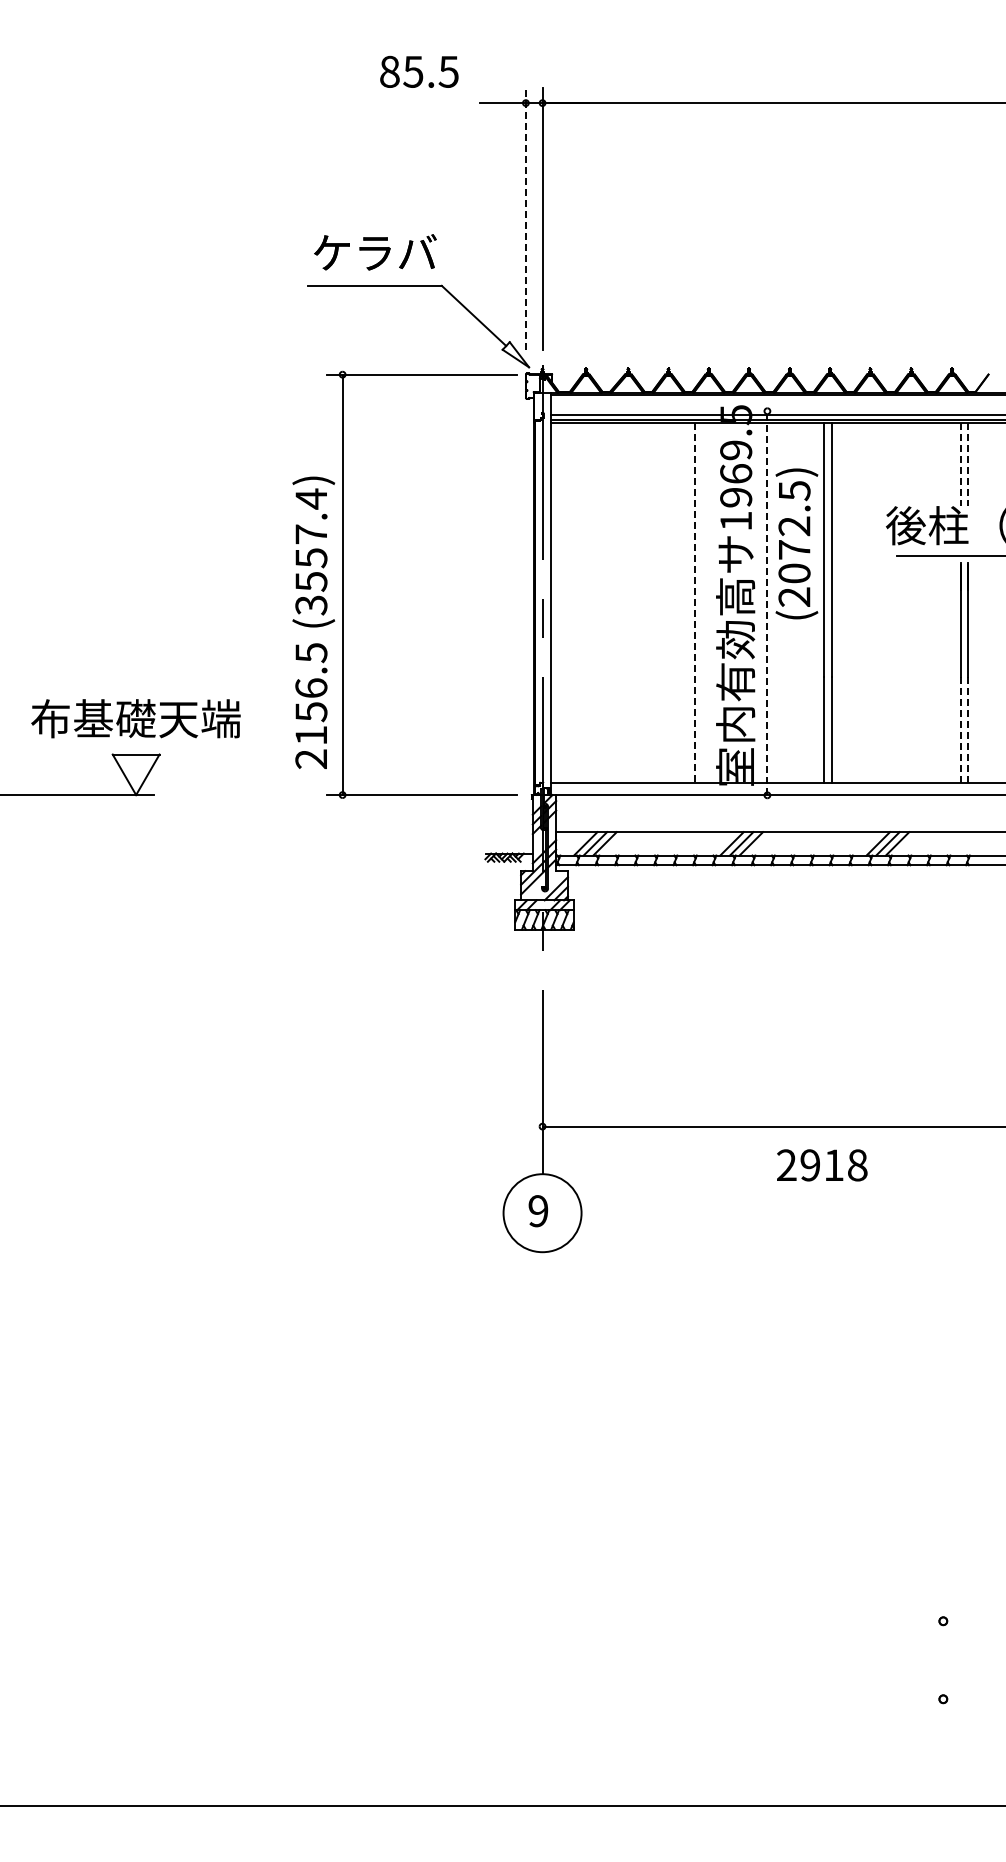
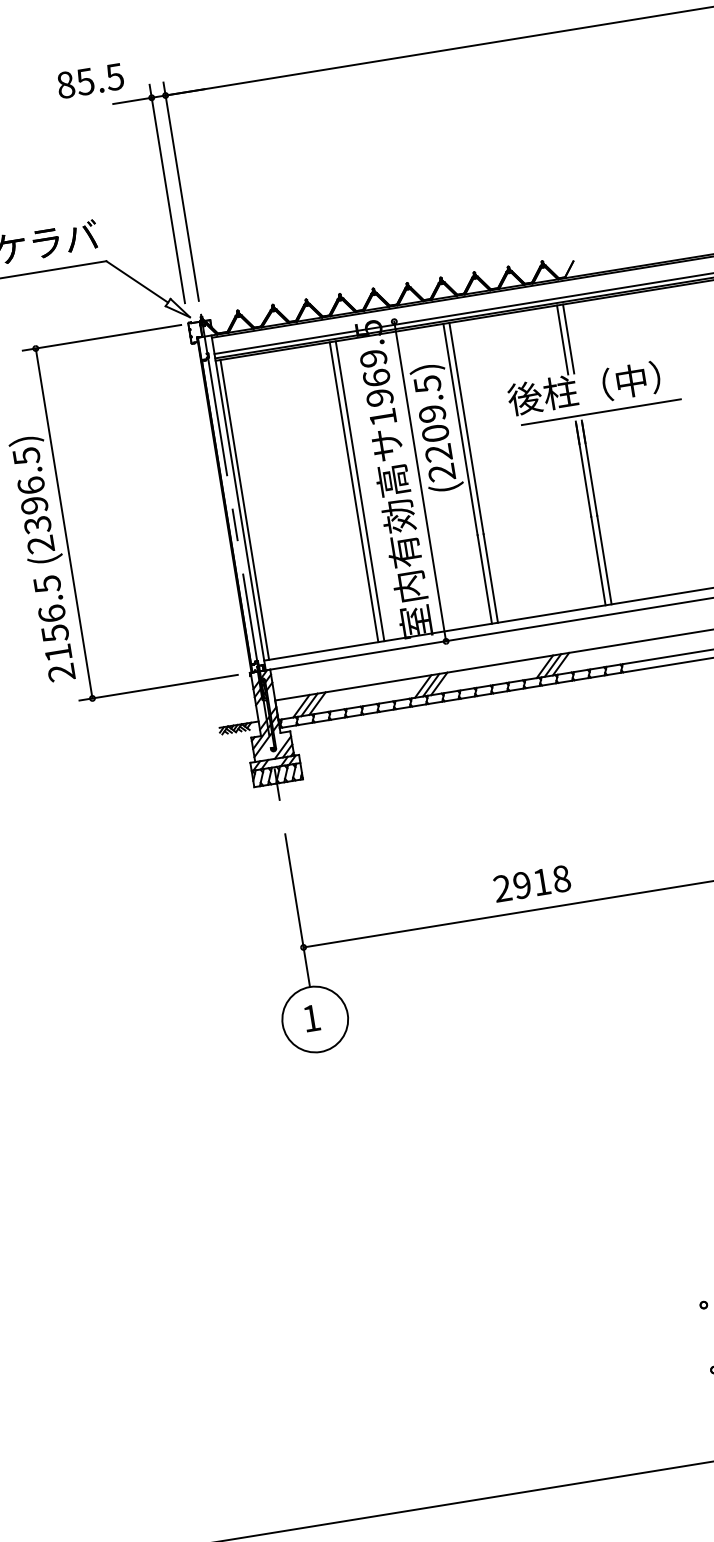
text: (419, 71) -> (90, 80), moved
line: (525, 218) -> (166, 193), dashed -> solid
line: (960, 465) -> (562, 340), dashed -> solid
line: (968, 465) -> (569, 339), dashed -> solid
text: (794, 549) -> (435, 433), (2072.5) -> (2209.5)
text: (311, 551) -> (33, 499), (3557.4) -> (2396.5)
line: (767, 602) -> (420, 480), dashed -> solid
line: (556, 603) -> (244, 510), added
line: (687, 603) -> (353, 492), added
line: (695, 603) -> (360, 491), dashed -> solid
line: (960, 730) -> (598, 561), dashed -> solid
line: (968, 730) -> (604, 560), dashed -> solid
text: (822, 1165) -> (532, 883), moved
text: (538, 1211) -> (311, 1018), 9 -> 1

